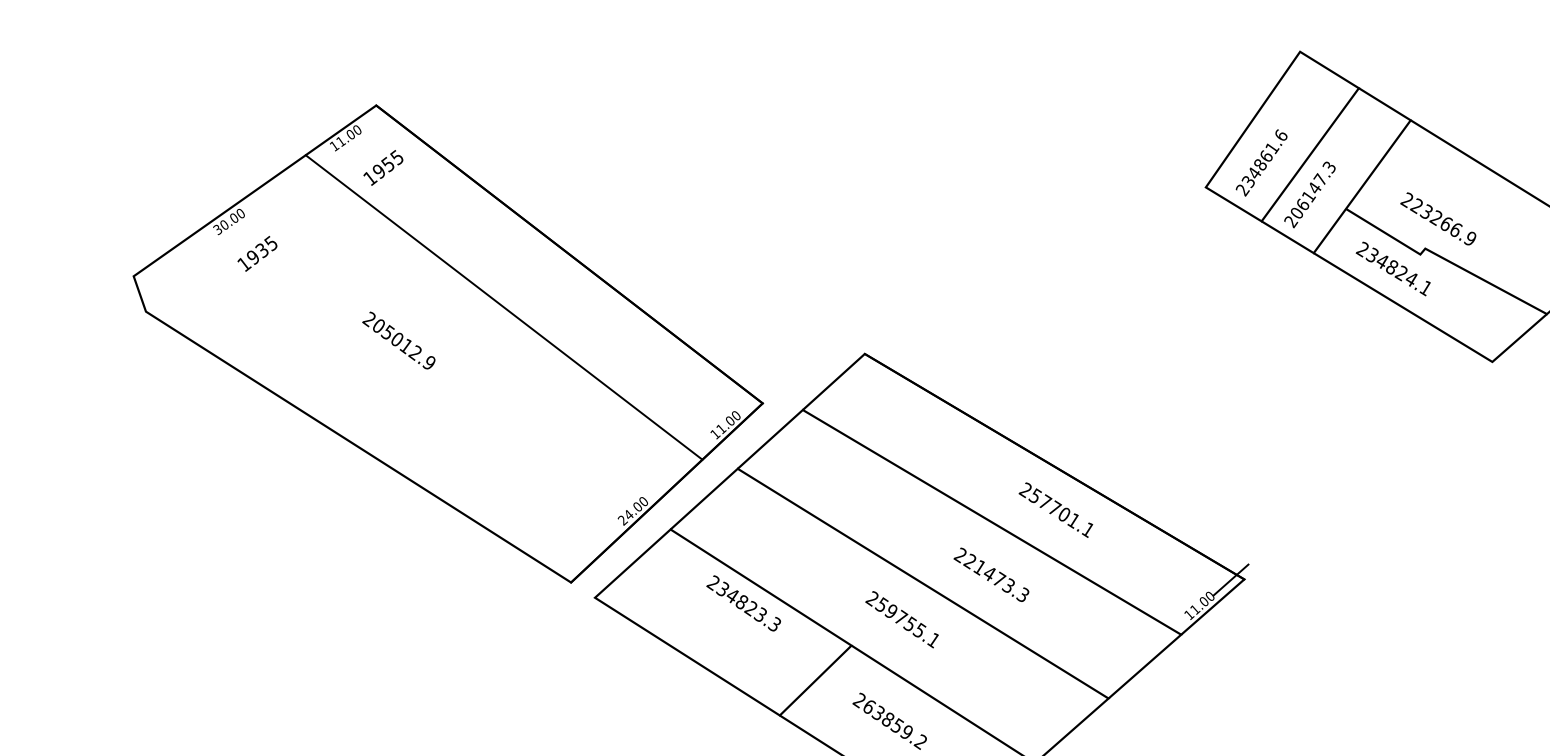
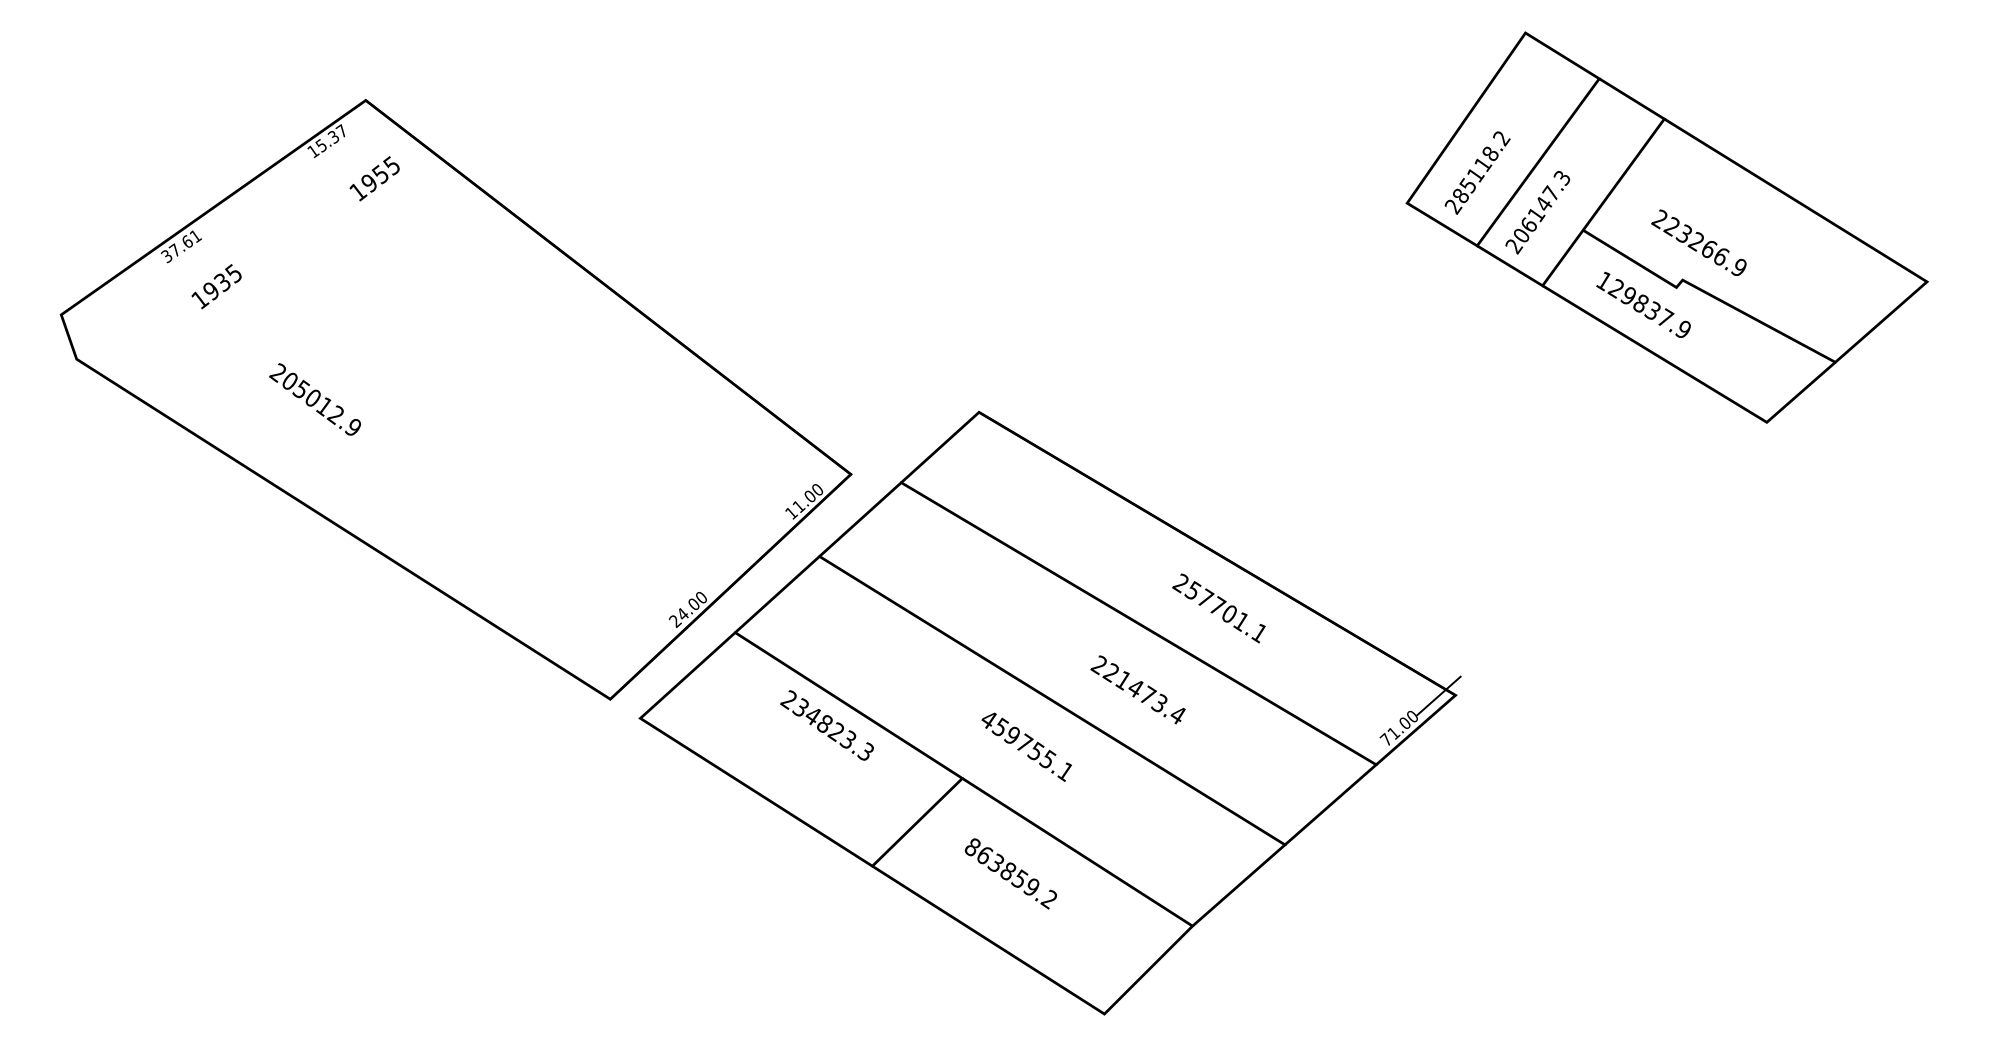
text: (348, 135) -> (331, 138), 11.00 -> 15.37
text: (1265, 158) -> (1481, 167), 234861.6 -> 285118.2
text: (231, 219) -> (184, 243), 30.00 -> 37.61
text: (1393, 268) -> (1642, 305), 234824.1 -> 129837.9
line: (504, 307) -> (526, 353), removed
text: (398, 340) -> (314, 399), moved
text: (1022, 594) -> (1177, 714), 221473.3 -> 221473.4
text: (871, 598) -> (987, 719), 259755.1 -> 459755.1
text: (1188, 614) -> (1385, 739), 11.00 -> 71.00
text: (858, 700) -> (971, 847), 263859.2 -> 863859.2

